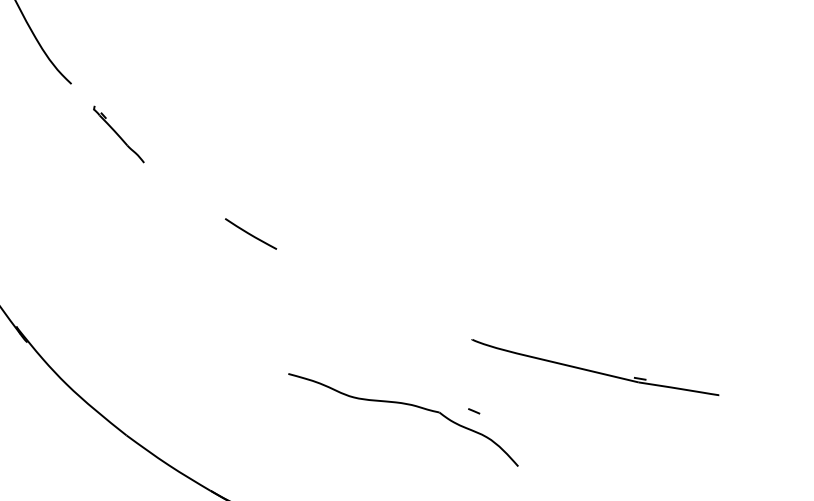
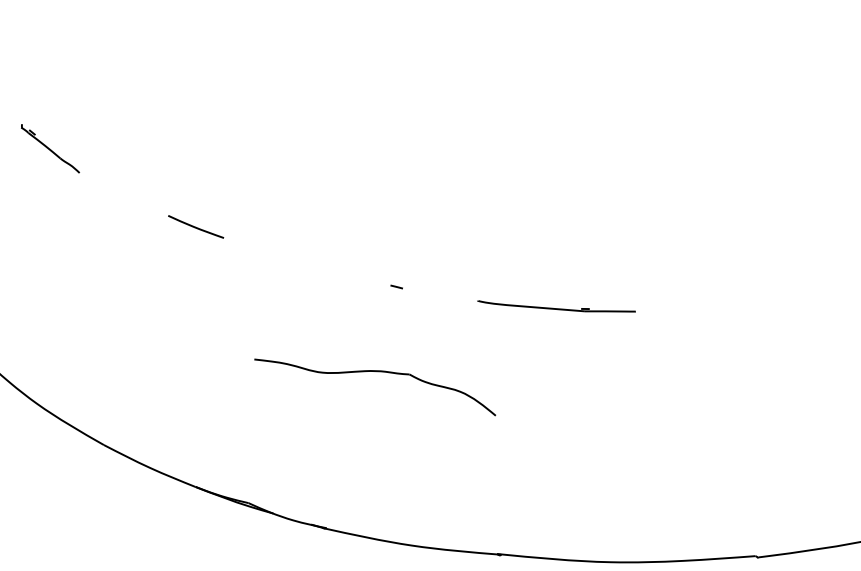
part: (595, 367) -> (556, 306), size x0.62
curve: (474, 410) -> (396, 286), moved

